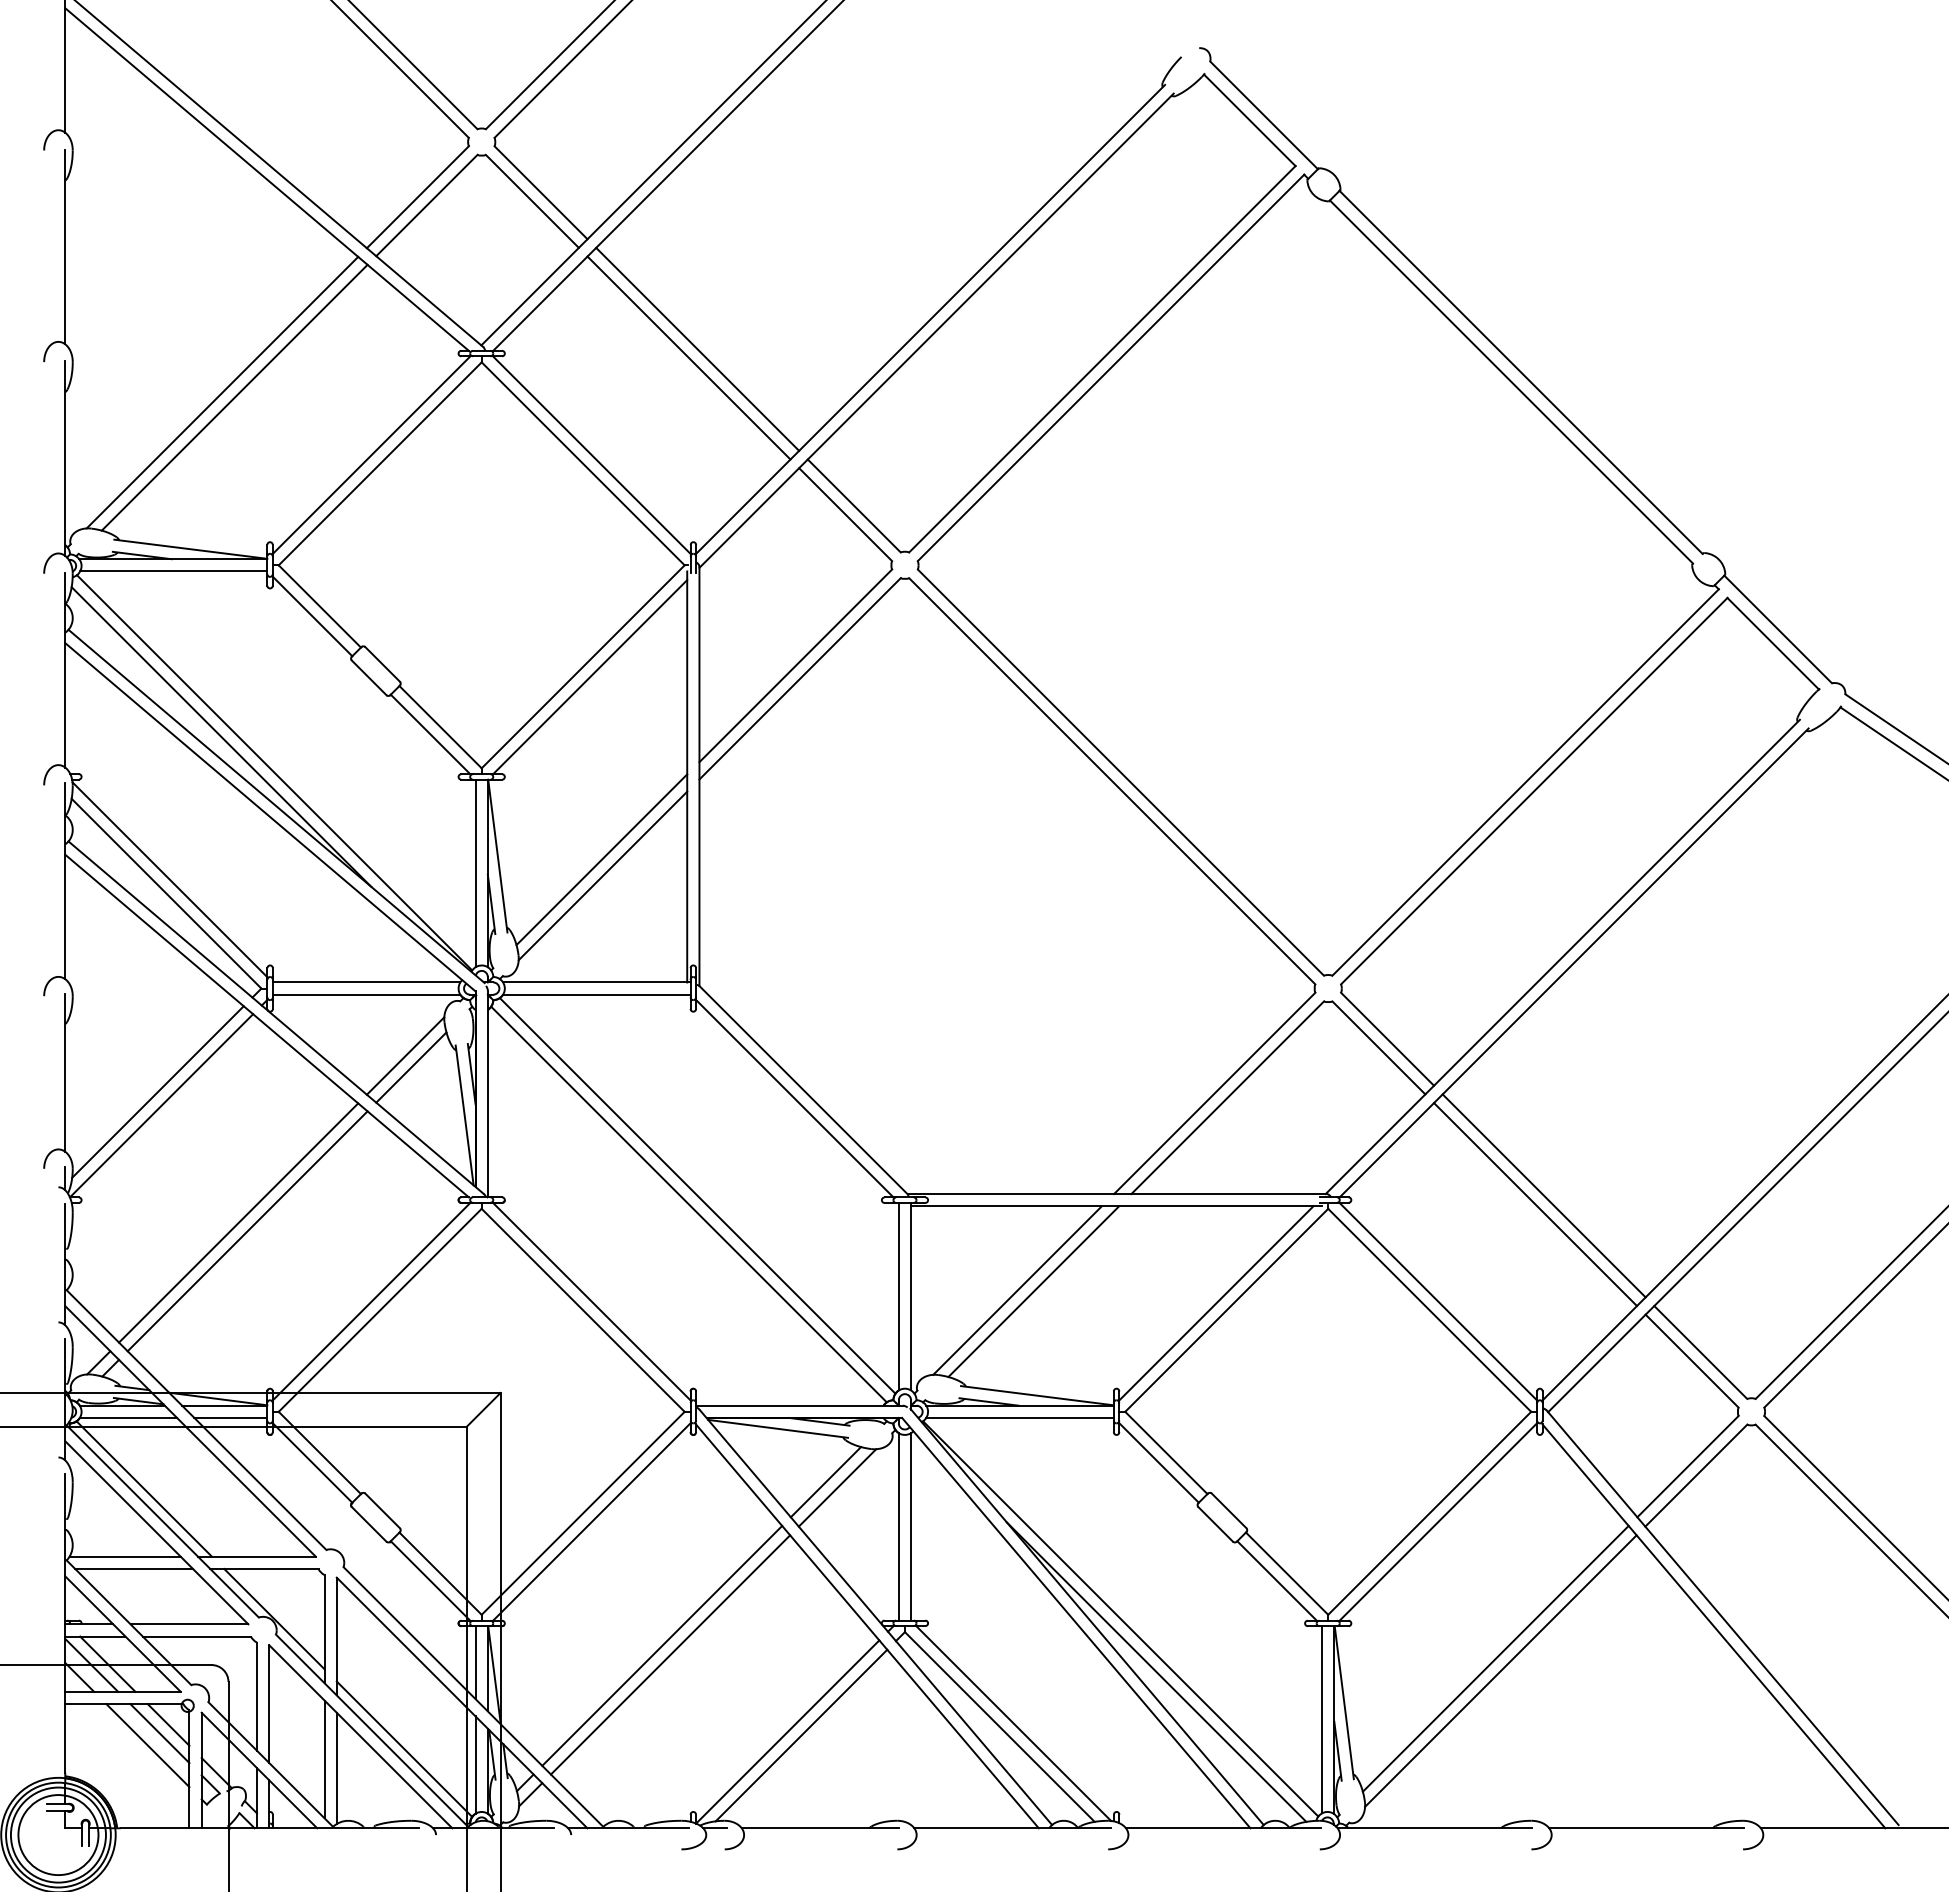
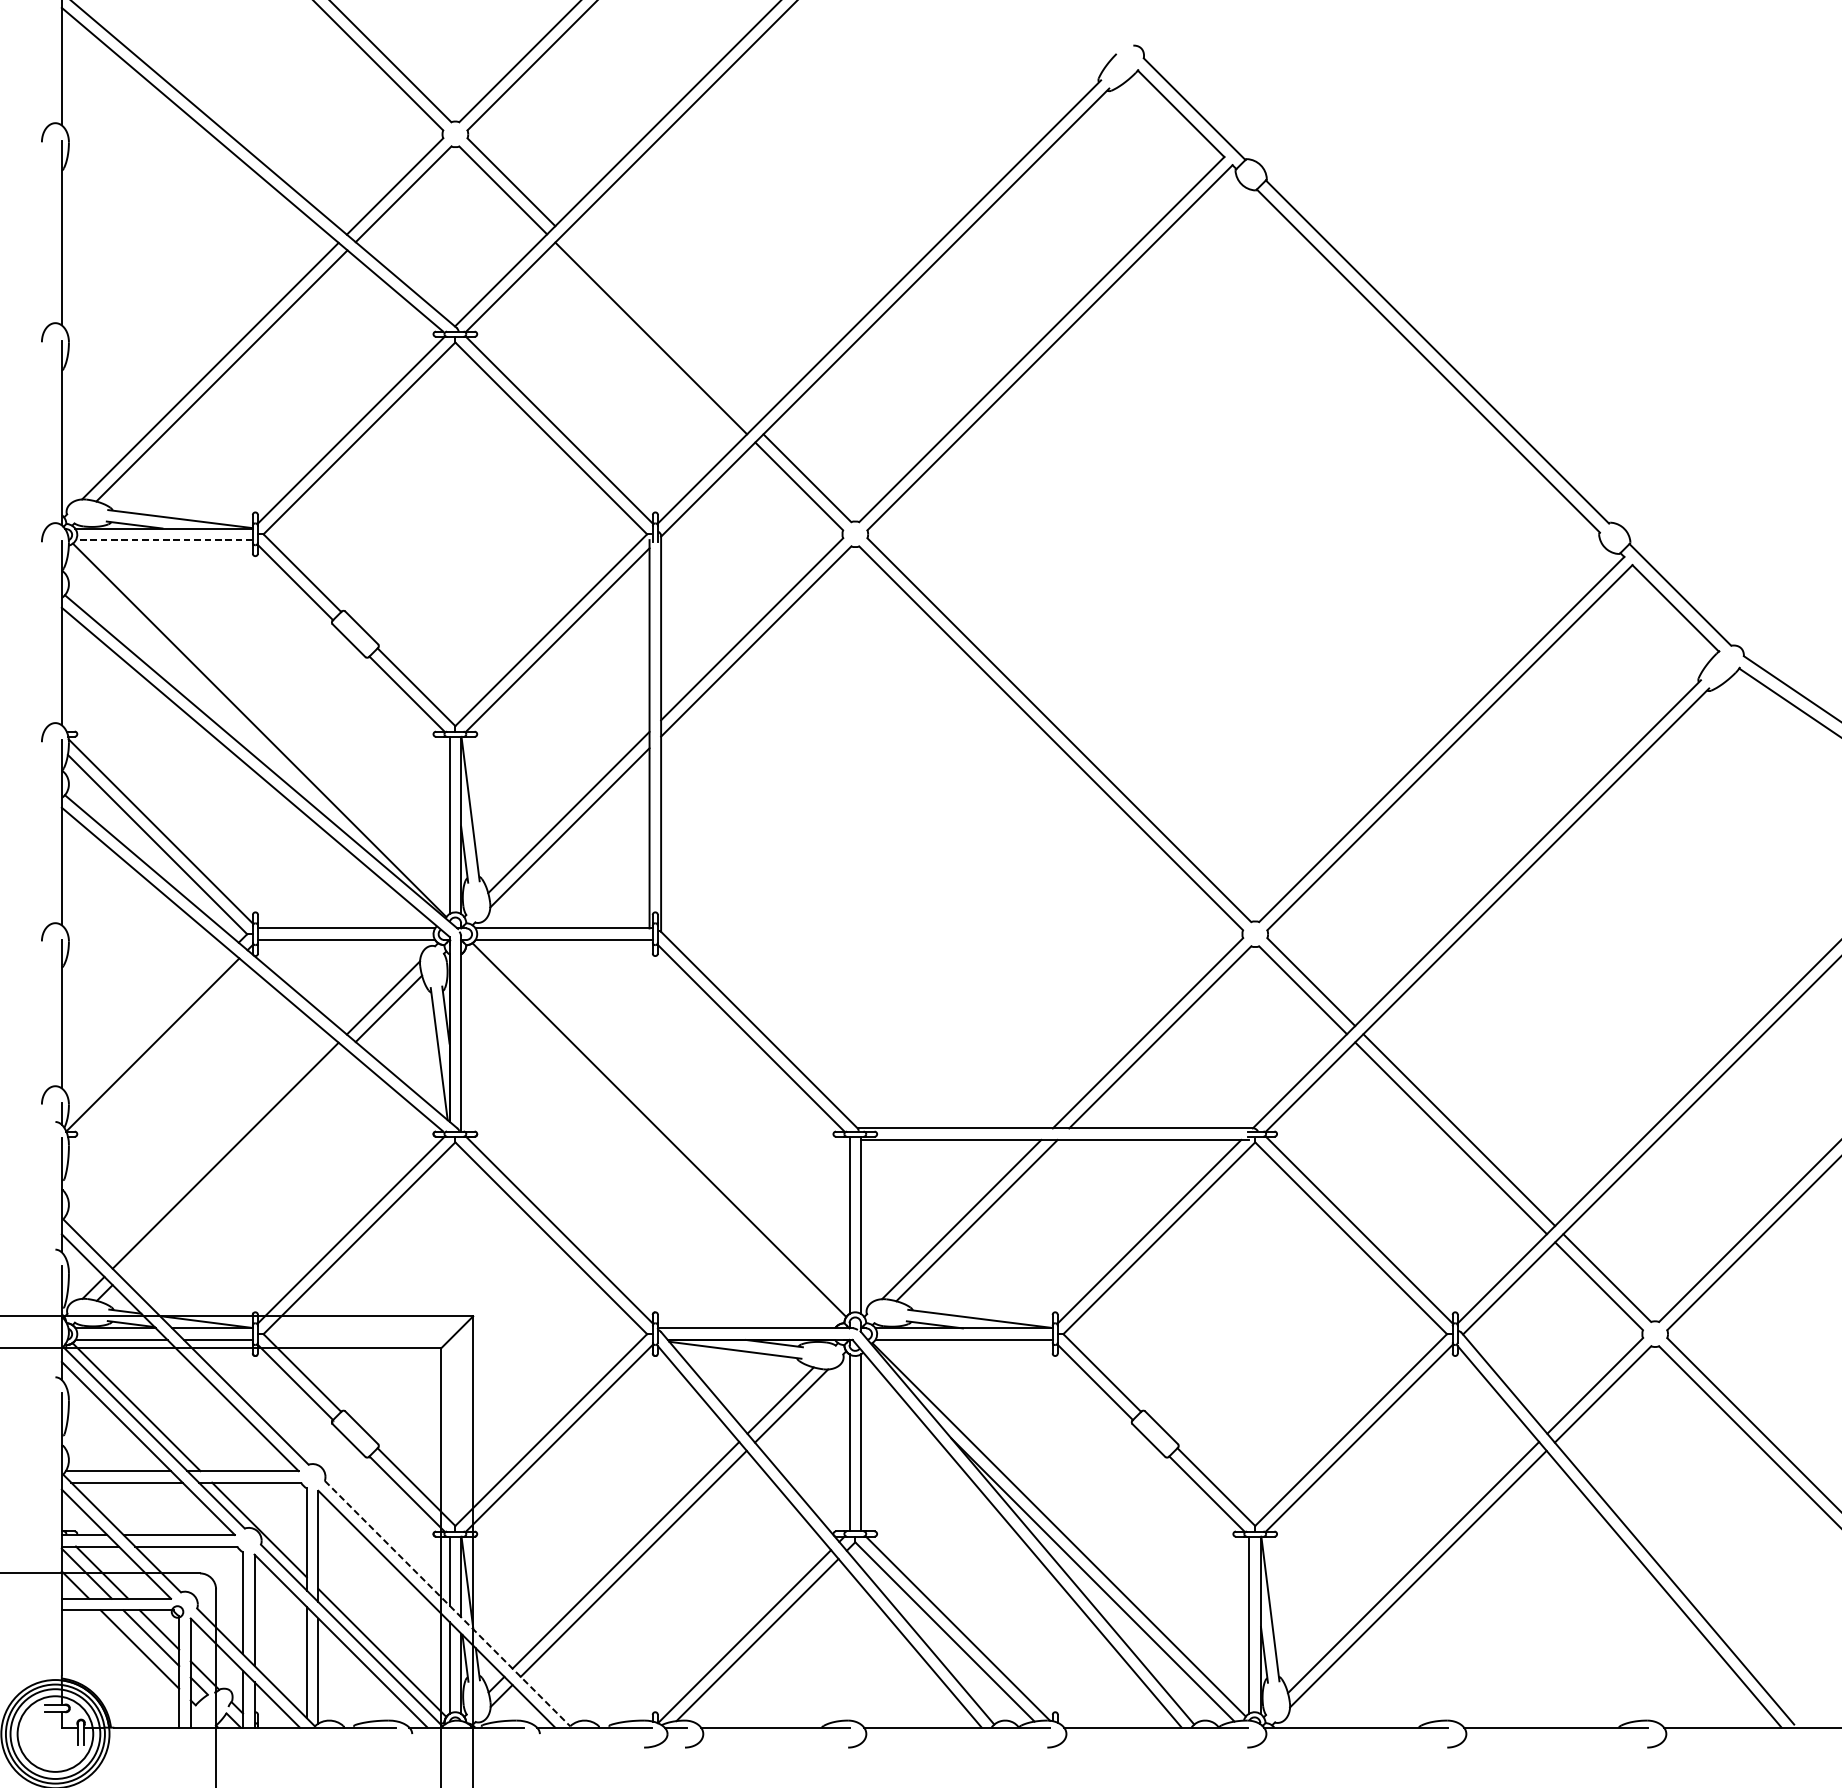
line: (697, 348) -> (659, 329), removed
line: (173, 571) -> (164, 540), solid -> dashed
line: (221, 736) -> (209, 696), removed
line: (157, 1091) -> (149, 1031), removed
line: (688, 1204) -> (650, 1138), removed
line: (247, 1231) -> (234, 1163), removed
line: (473, 1697) -> (447, 1604), solid -> dashed

